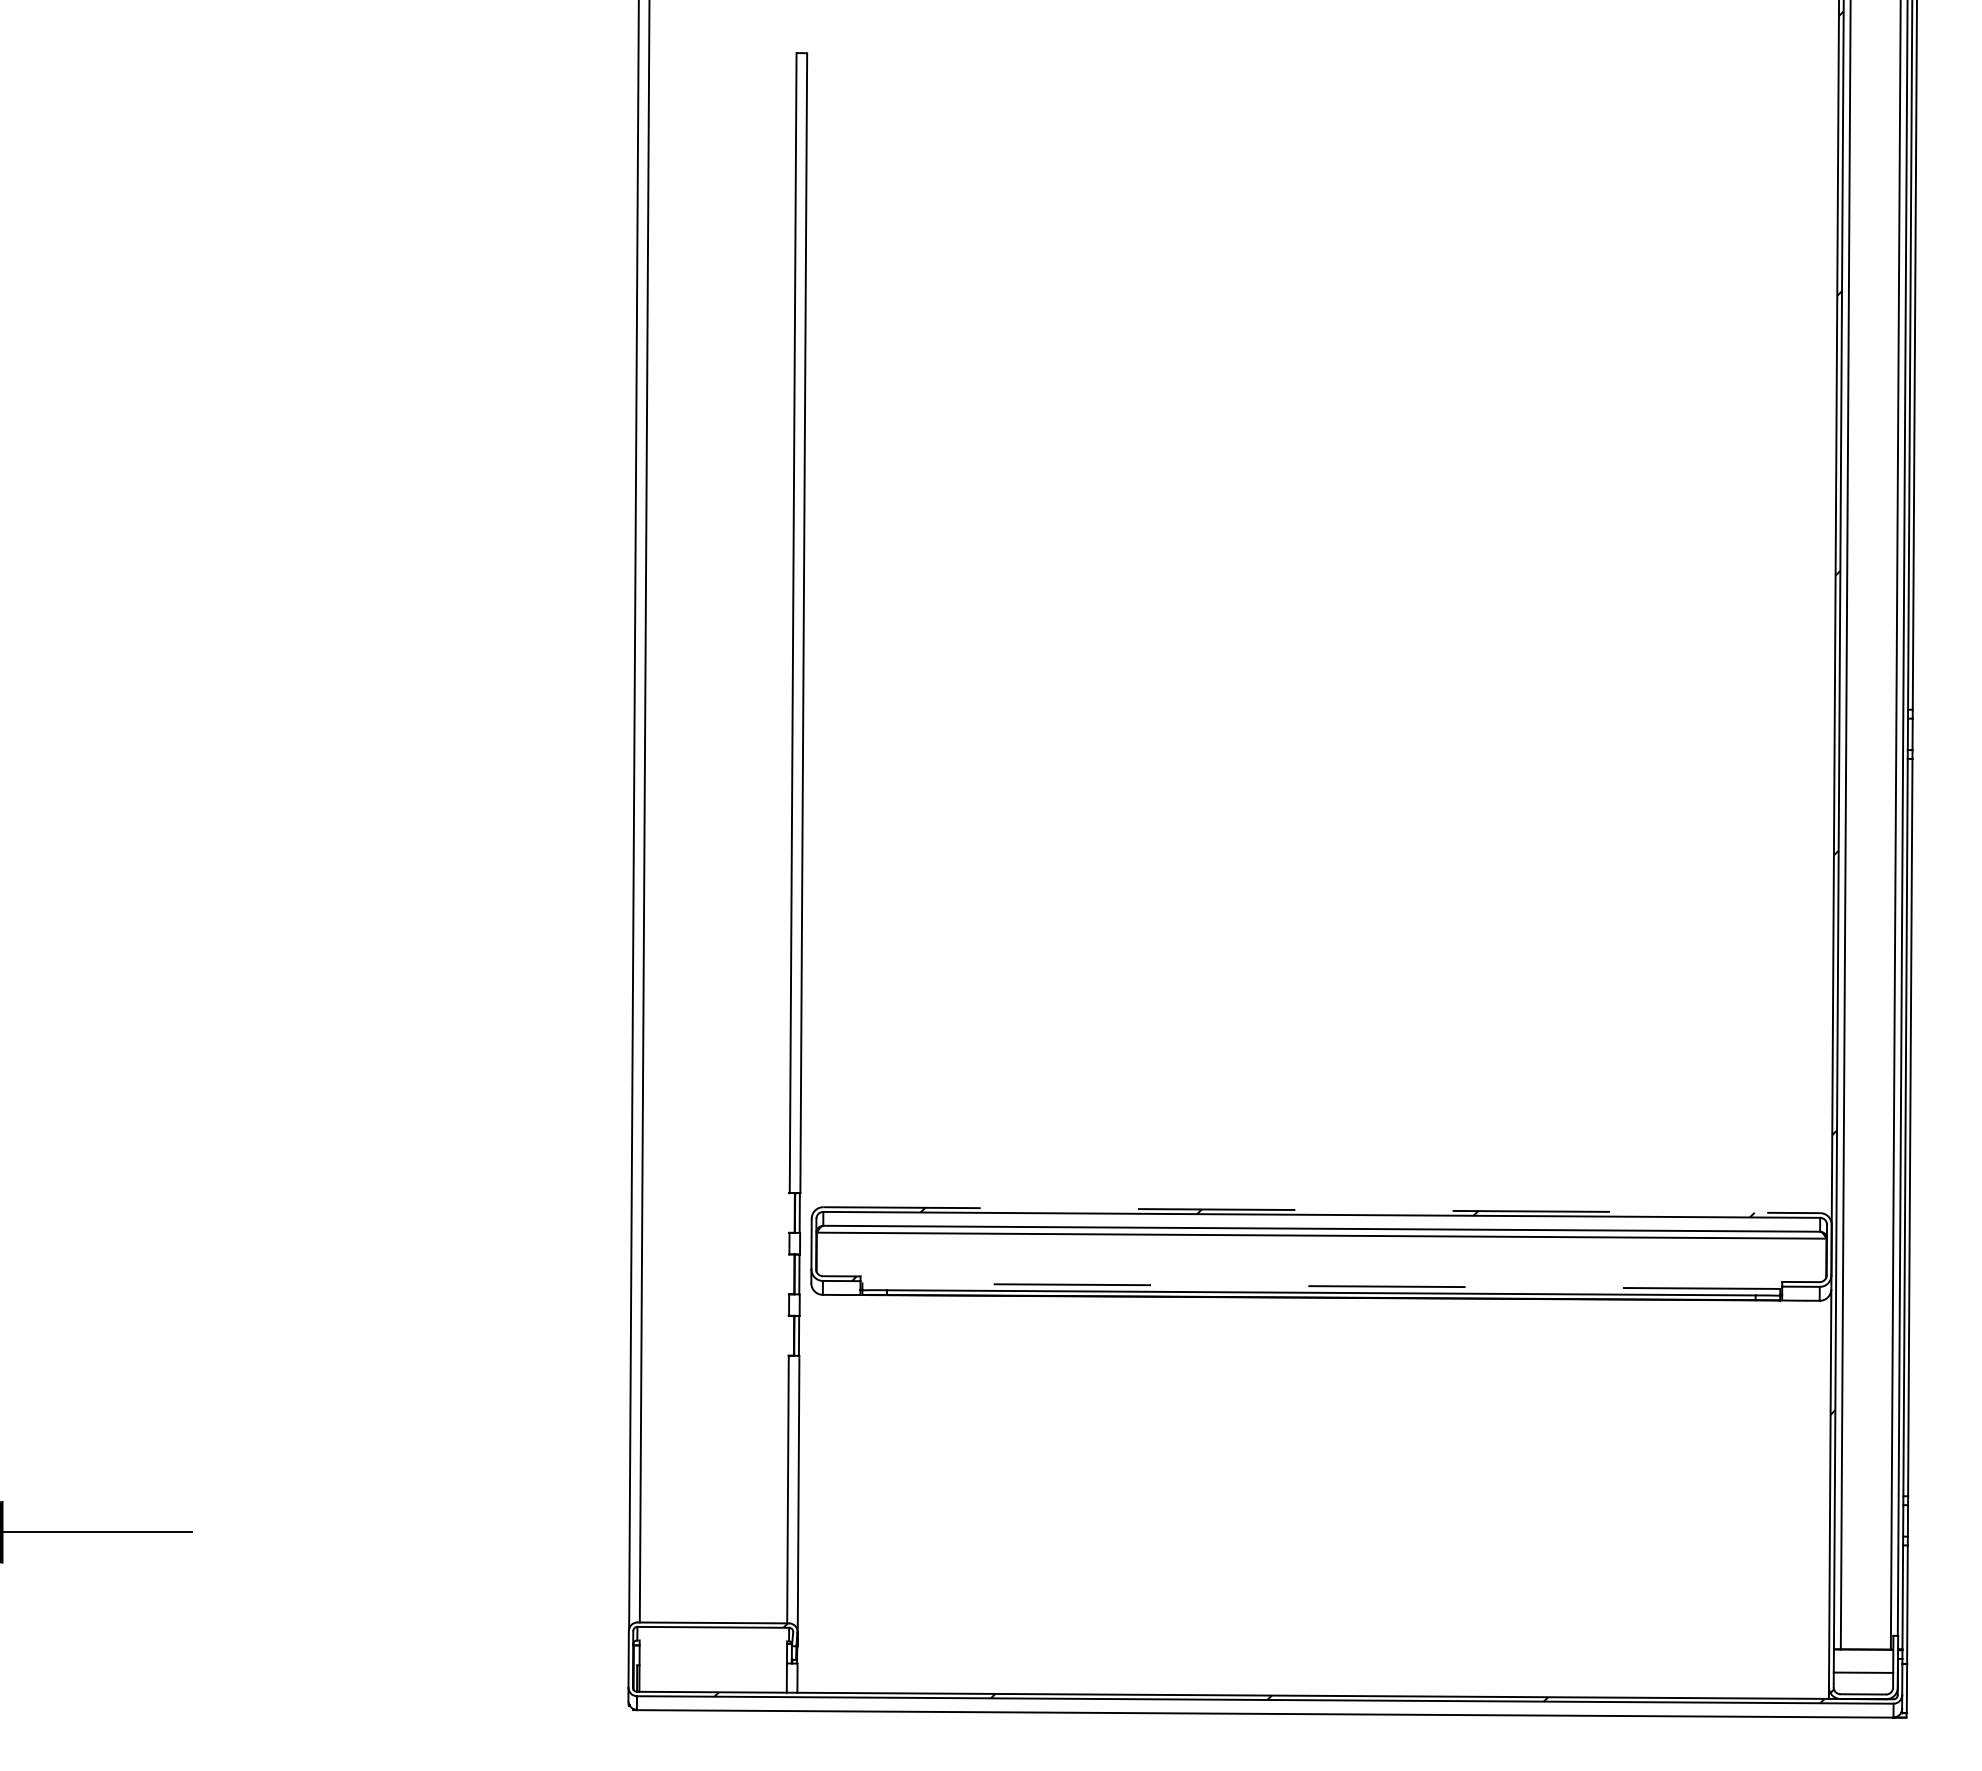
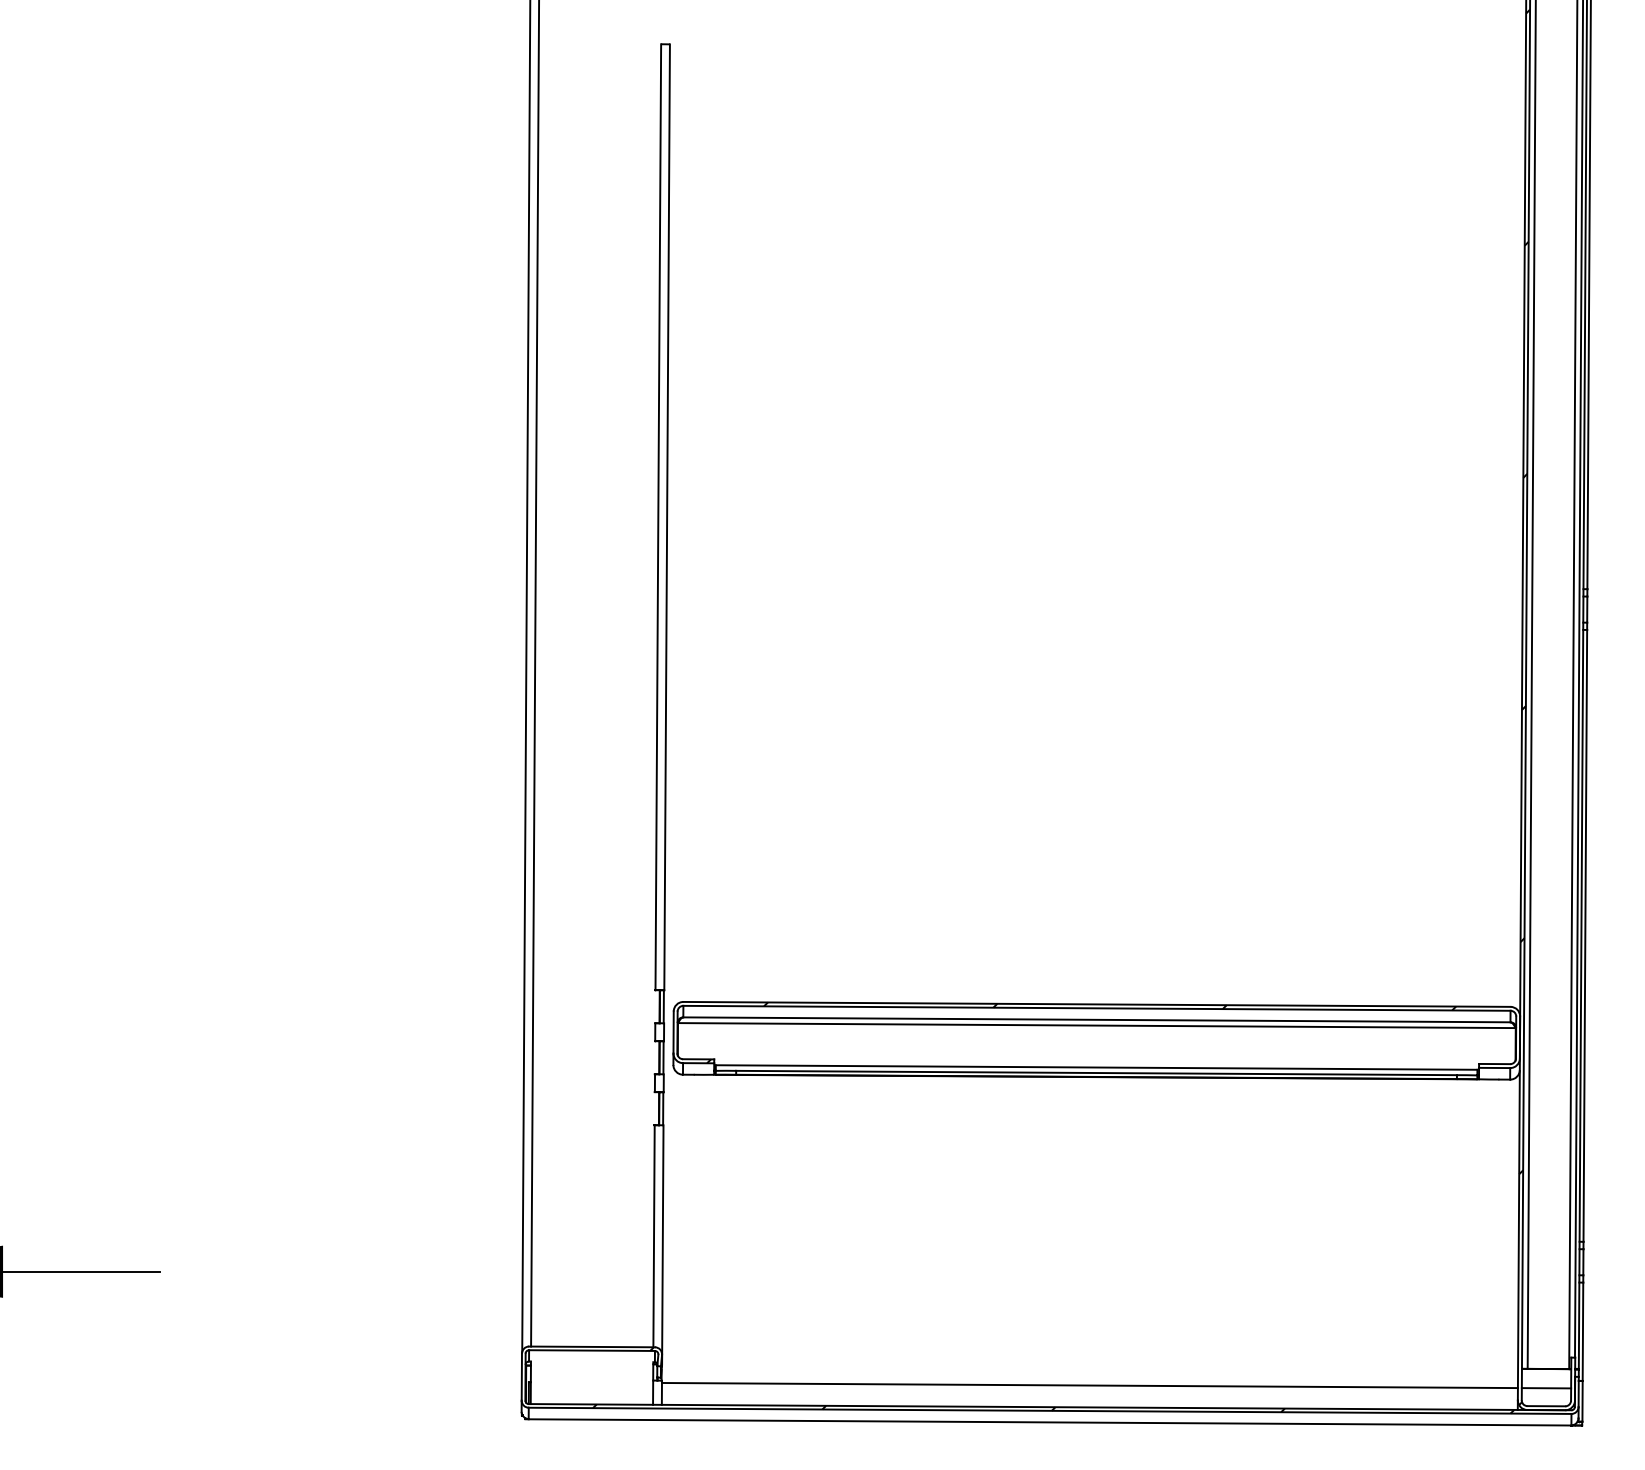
line: (1322, 1210) -> (1097, 1004), dashed -> solid
line: (1321, 1286) -> (1096, 1067), dashed -> solid
line: (1313, 1669) -> (1090, 1385), added

